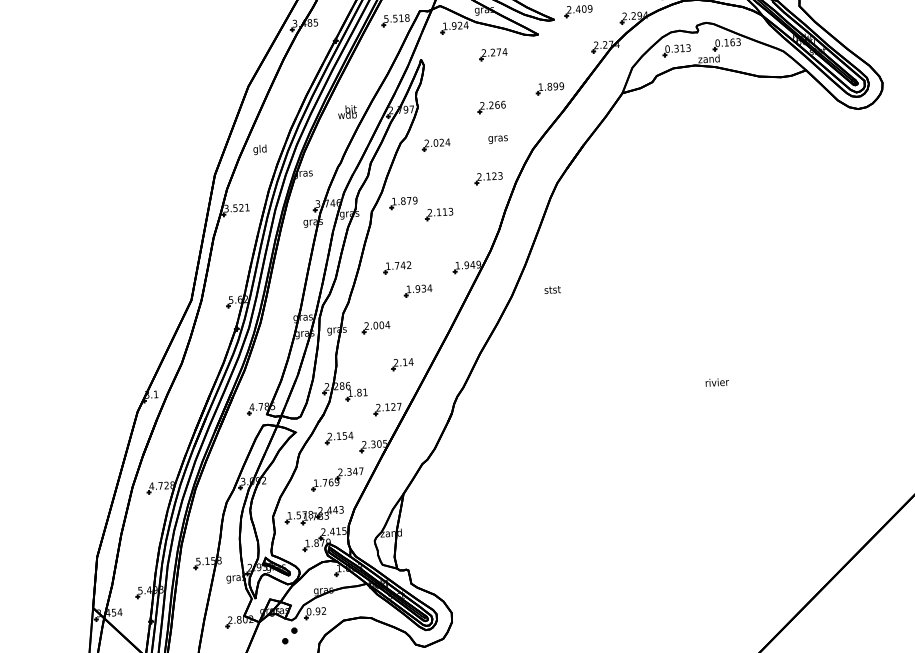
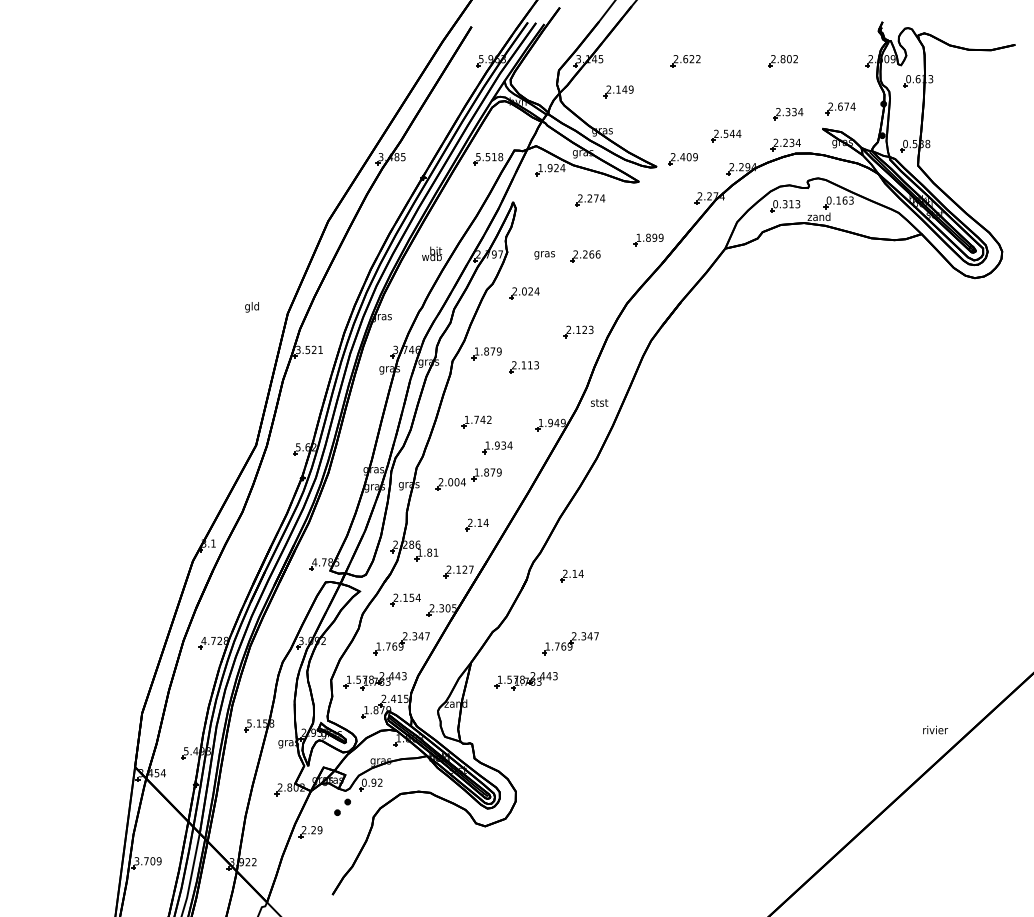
text: (497, 139) -> (544, 255), moved
text: (259, 150) -> (251, 307), moved
text: (552, 289) -> (599, 402), moved
part: (409, 316) -> (486, 474), added
text: (717, 381) -> (935, 729), moved
part: (493, 407) -> (571, 575), added
part: (495, 471) -> (570, 643), added
part: (455, 509) -> (525, 681), added

